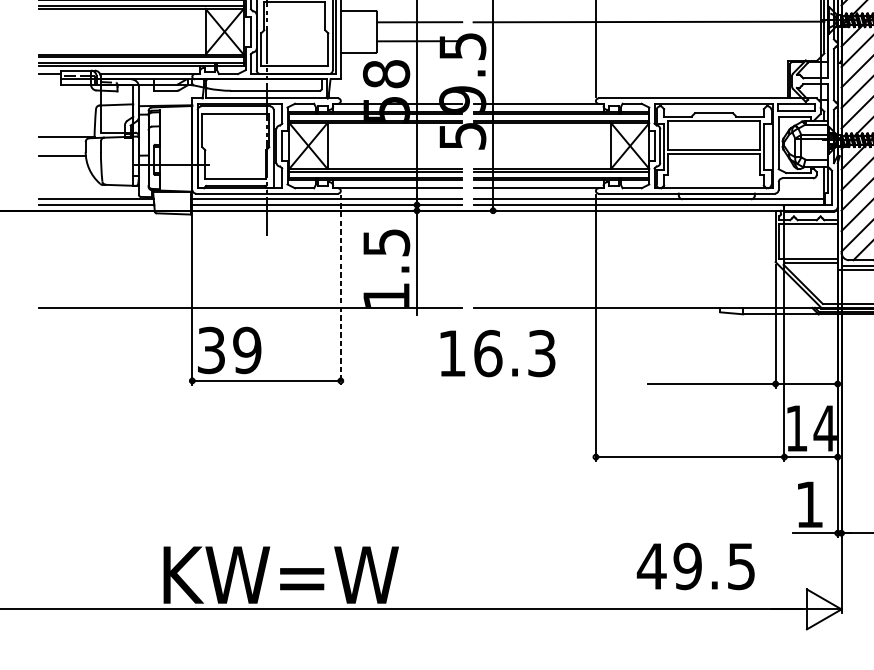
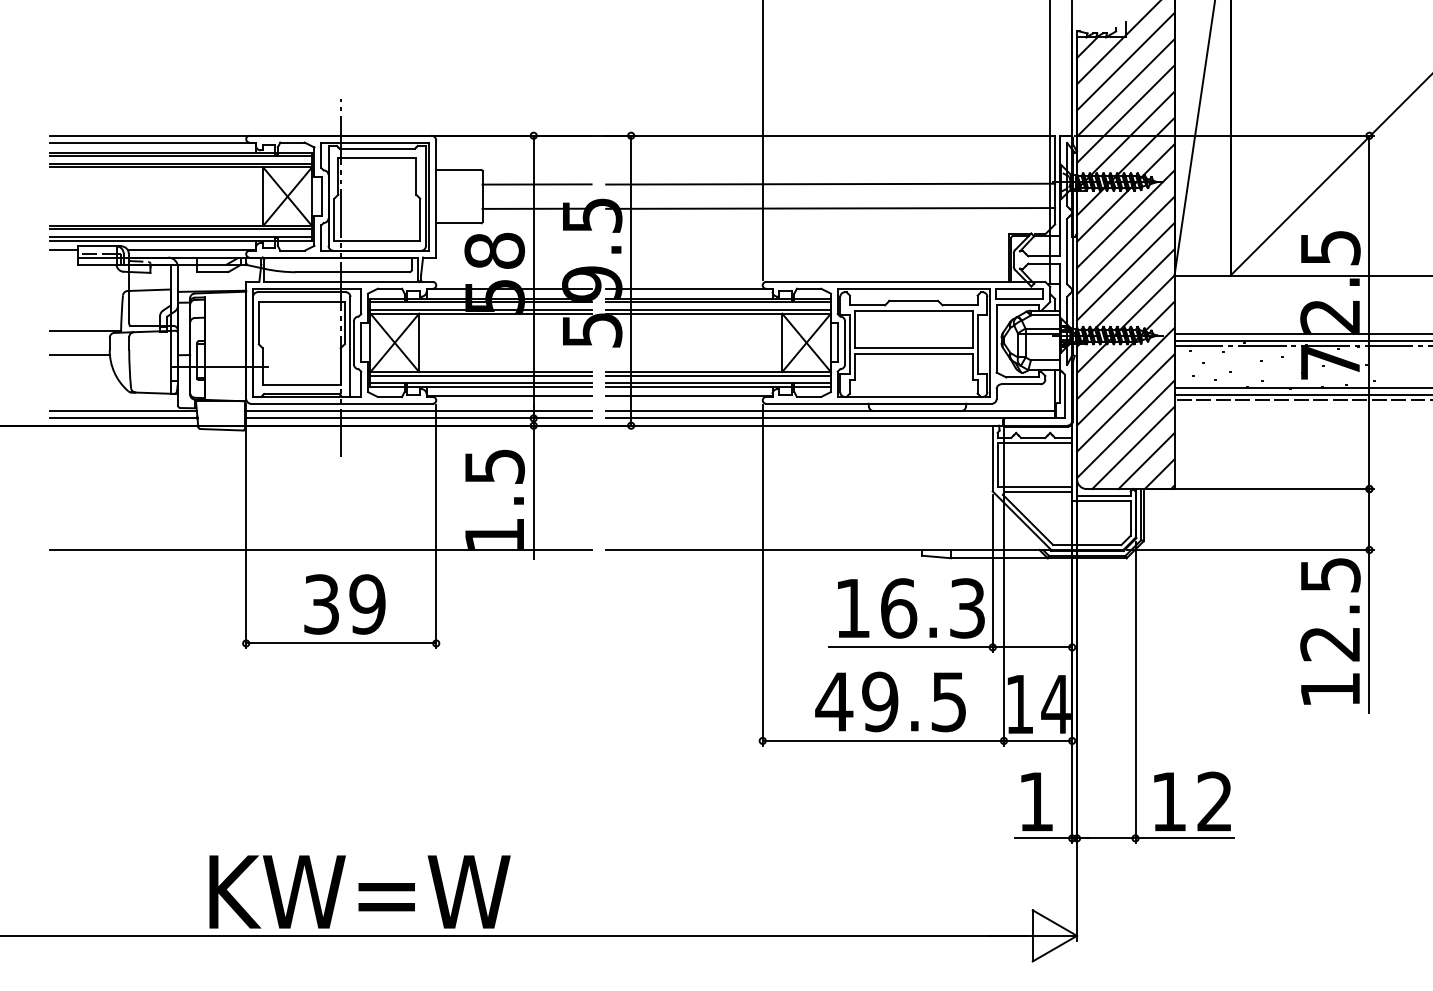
line: (648, 41) -> (830, 208), added
line: (341, 289) -> (436, 526), dashed -> solid
text: (229, 350) -> (344, 604), moved
text: (498, 353) -> (911, 608), moved
text: (695, 566) -> (890, 701), moved

